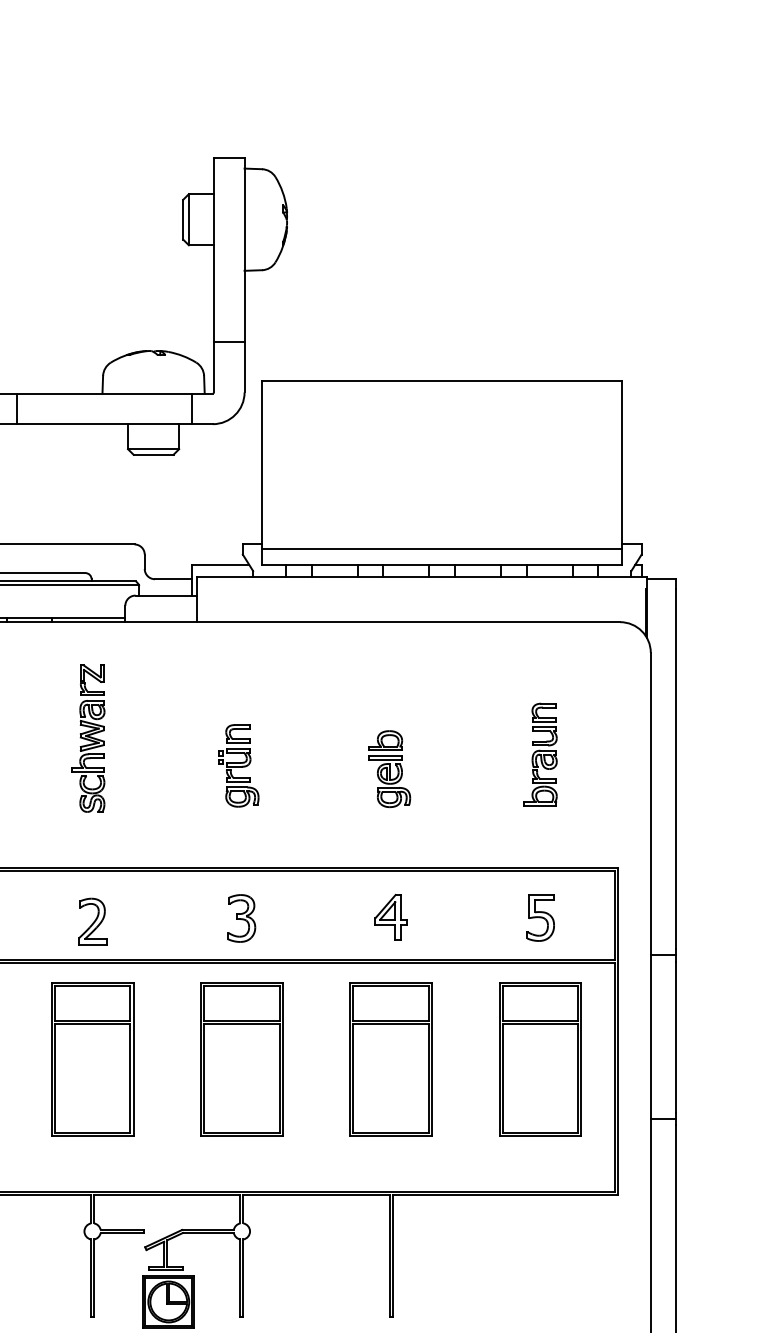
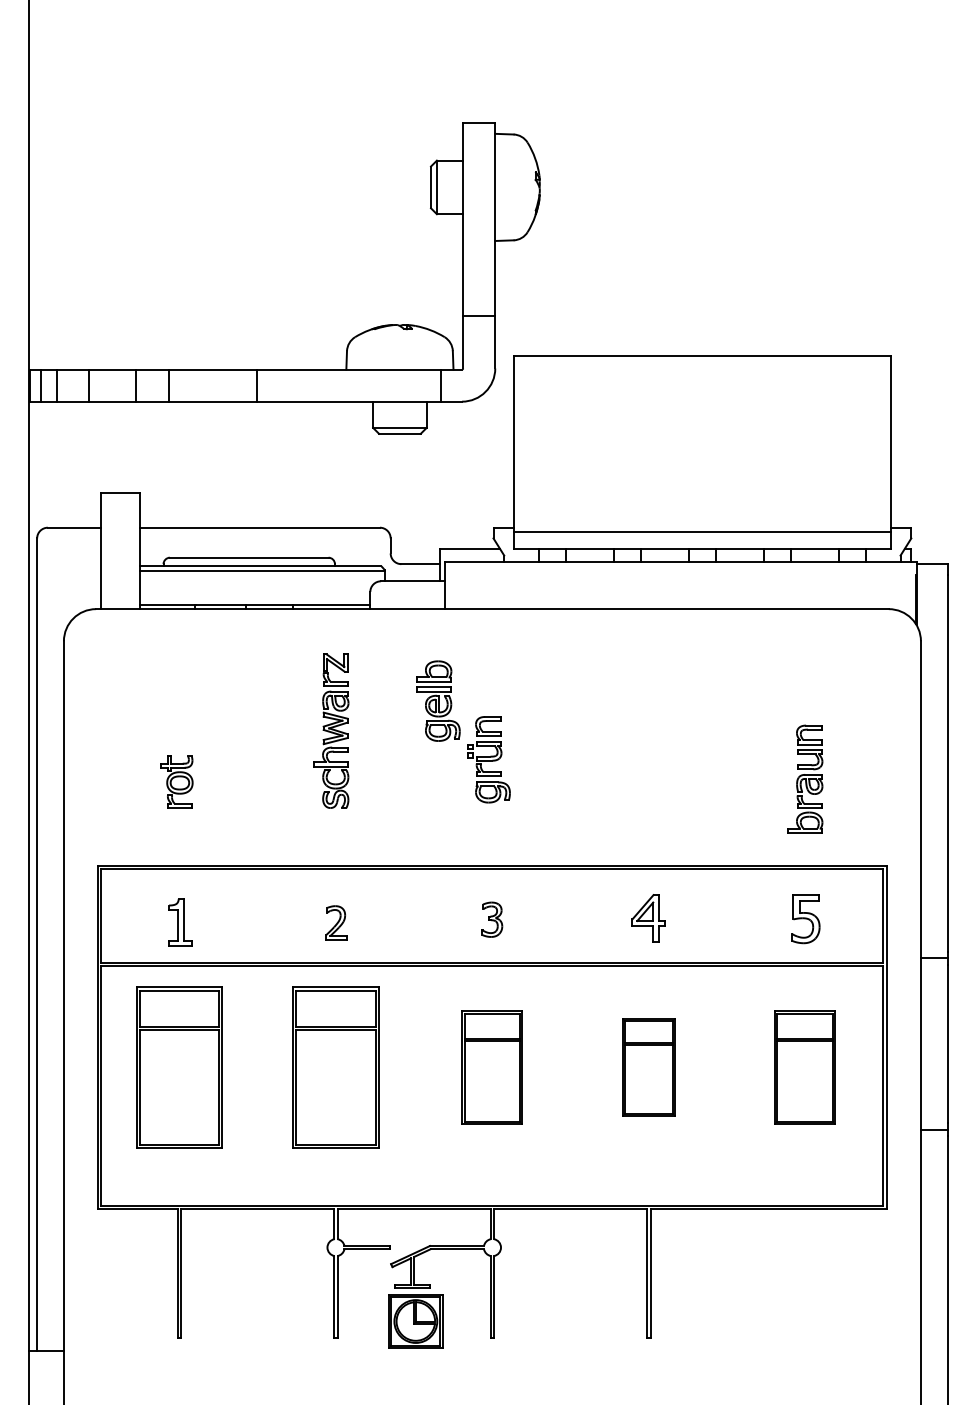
part: (540, 754) -> (805, 778), moved
part: (389, 768) -> (438, 700), moved
part: (241, 918) -> (492, 919), size x0.7
part: (93, 921) -> (336, 922), size x0.7
part: (241, 1059) -> (492, 1067), size x0.7
part: (390, 1059) -> (648, 1067), size x0.6
part: (539, 1059) -> (804, 1067), size x0.7

